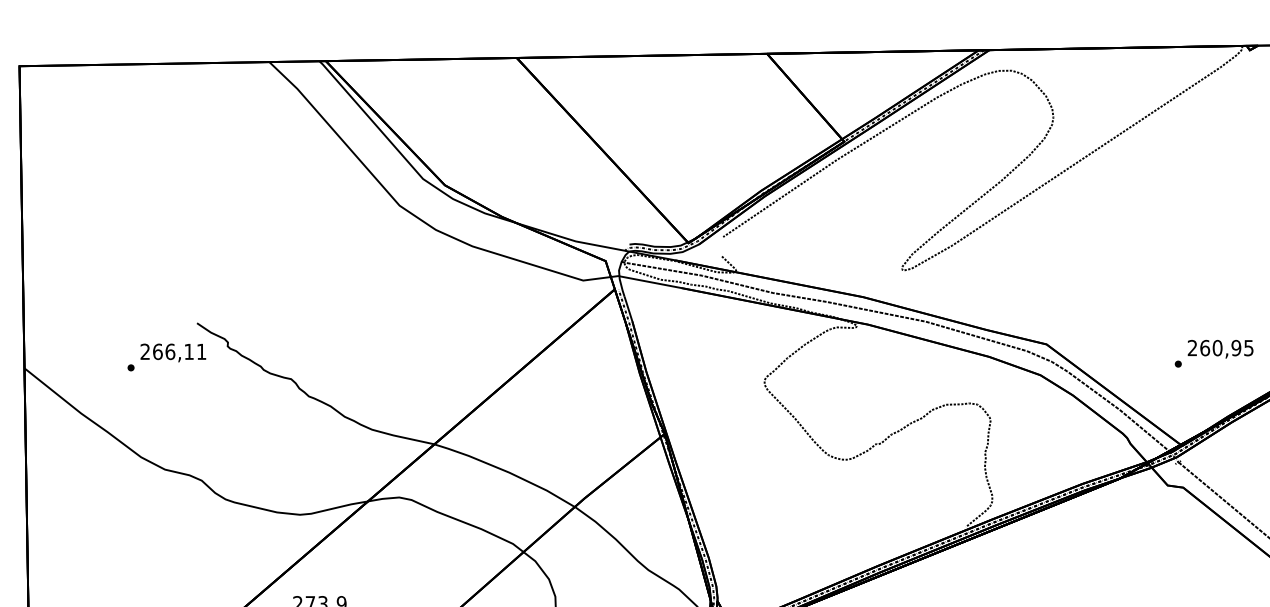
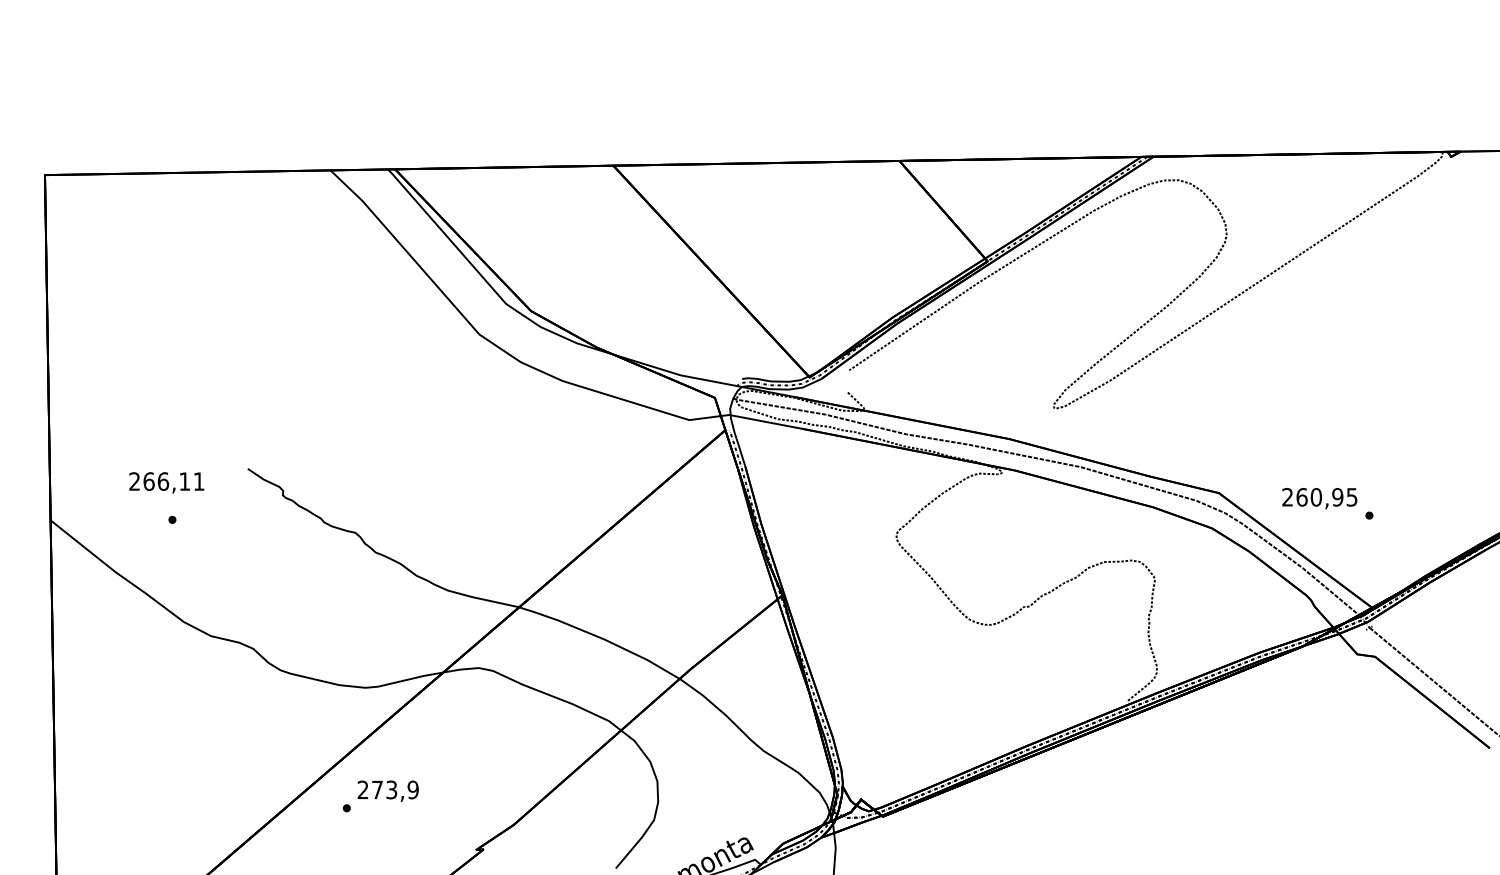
text: (1220, 349) -> (1319, 498), moved
text: (173, 352) -> (166, 482), moved

